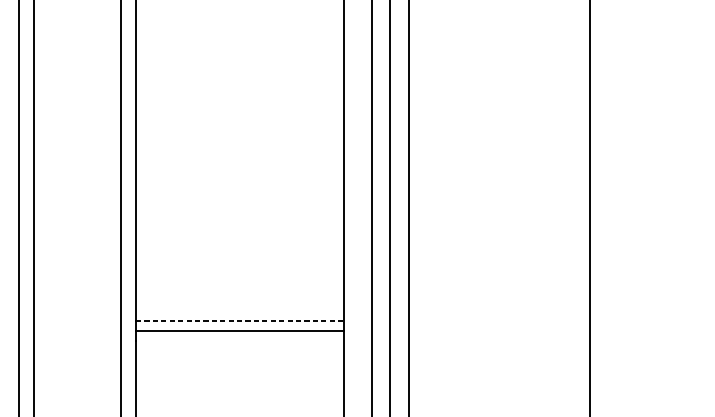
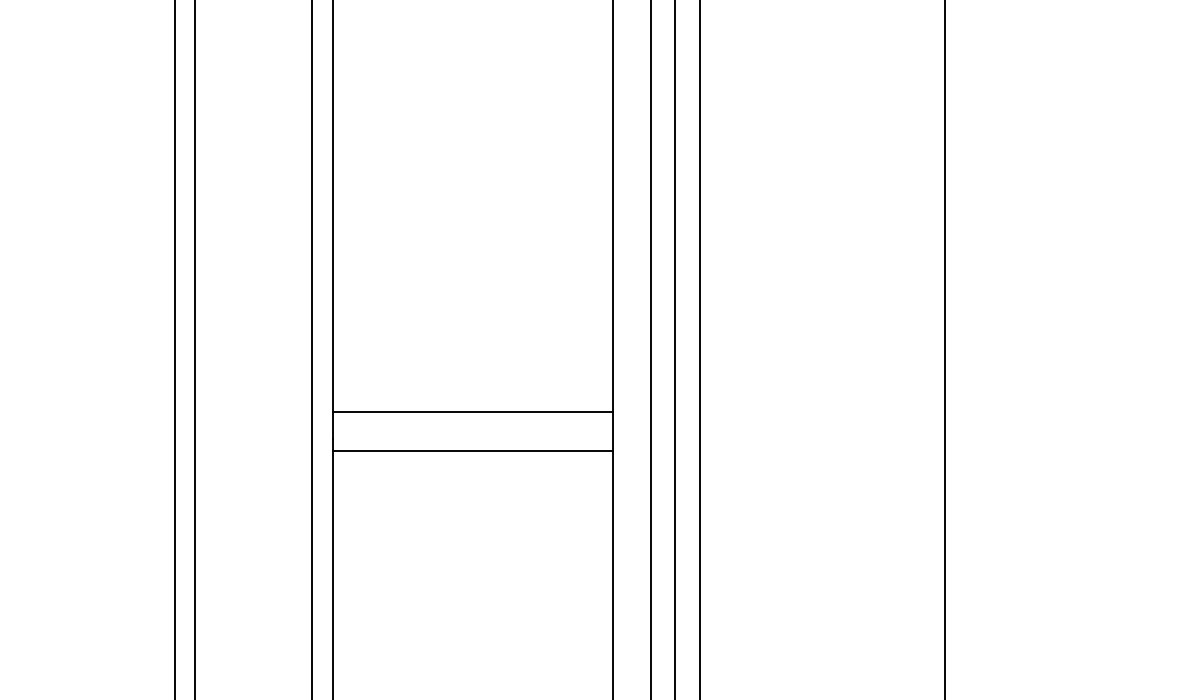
line: (240, 320) -> (473, 411), dashed -> solid
line: (239, 331) -> (472, 451), moved

